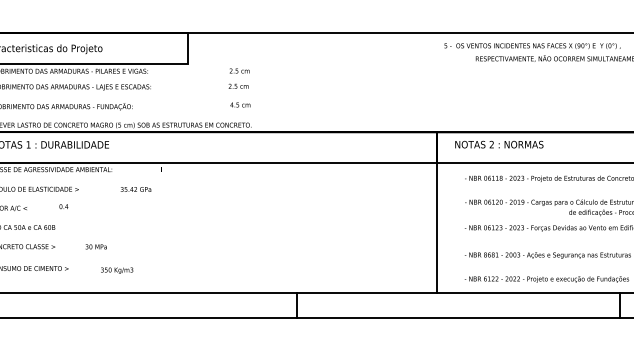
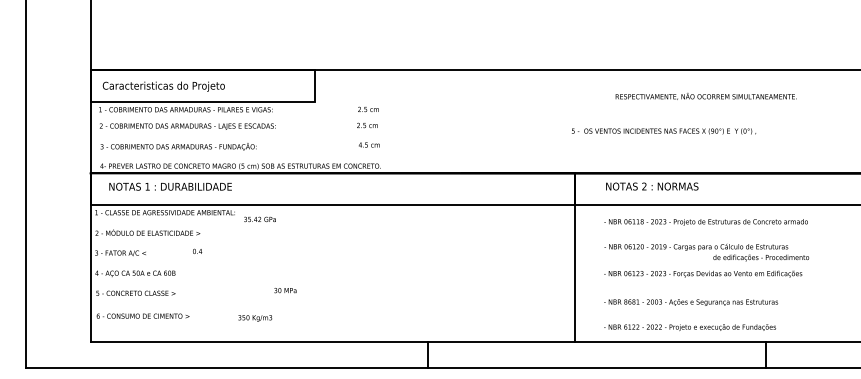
text: (532, 46) -> (664, 131), moved
text: (499, 144) -> (652, 186), moved
text: (135, 189) -> (259, 219), moved
text: (63, 205) -> (197, 250), moved
text: (96, 246) -> (285, 290), moved
text: (117, 270) -> (255, 318), moved

